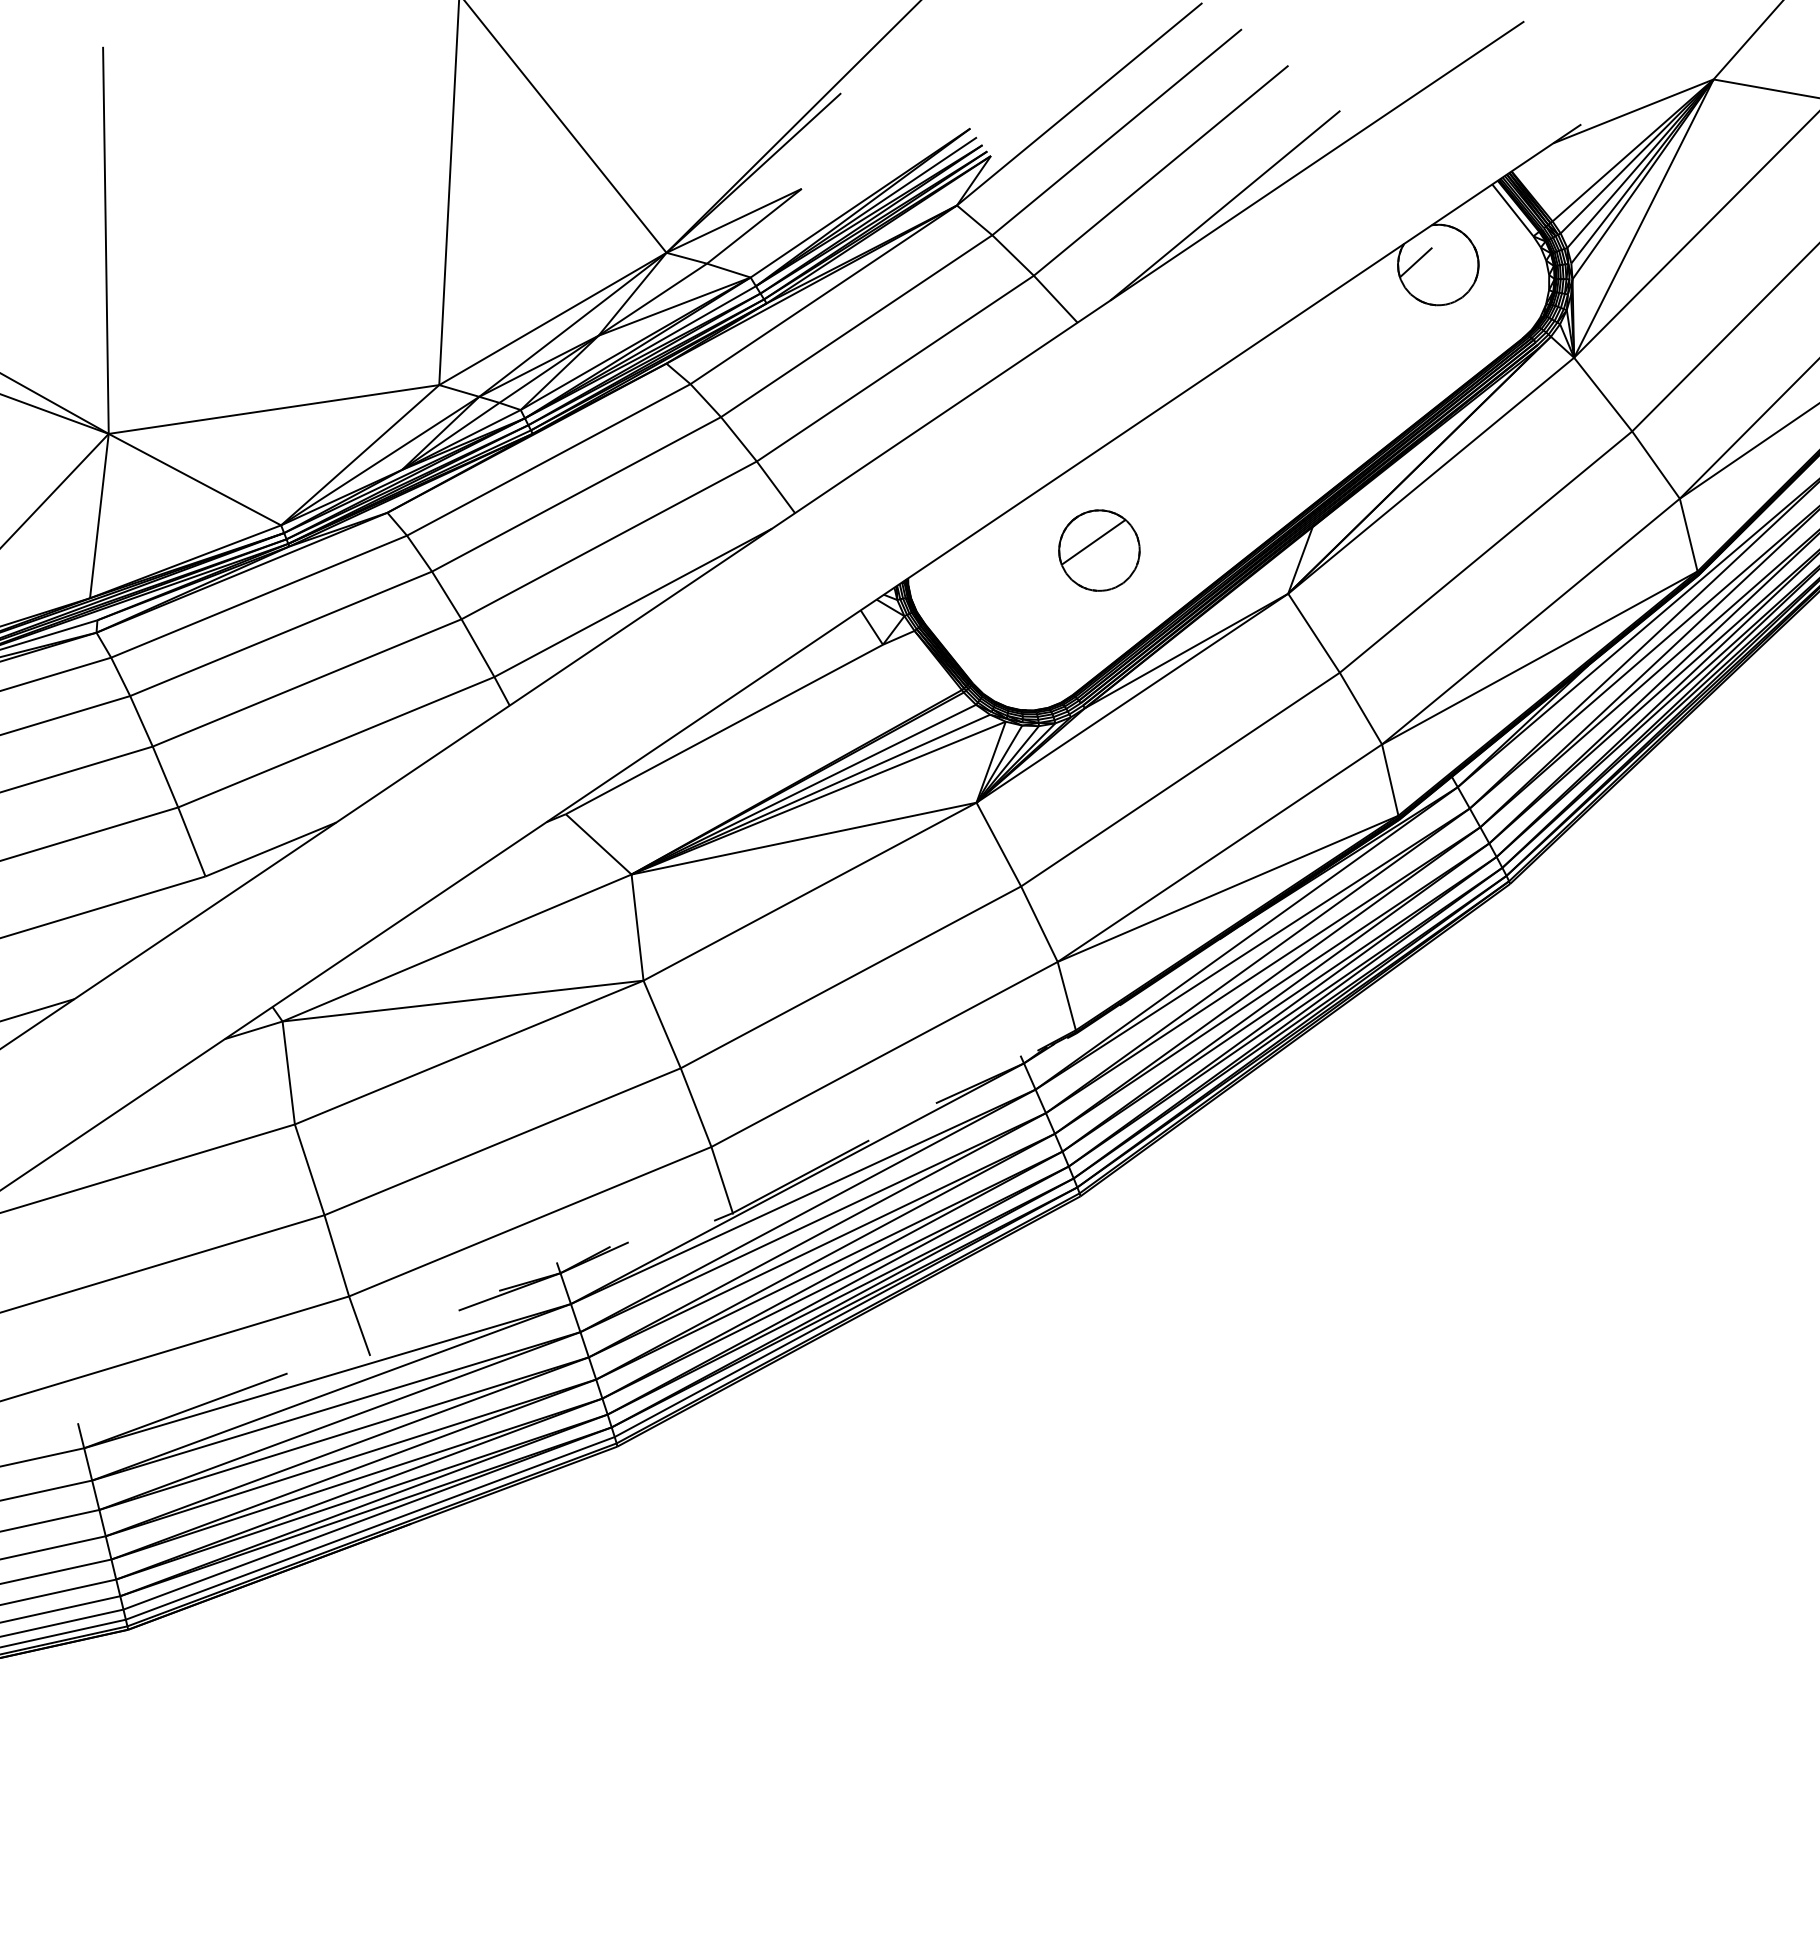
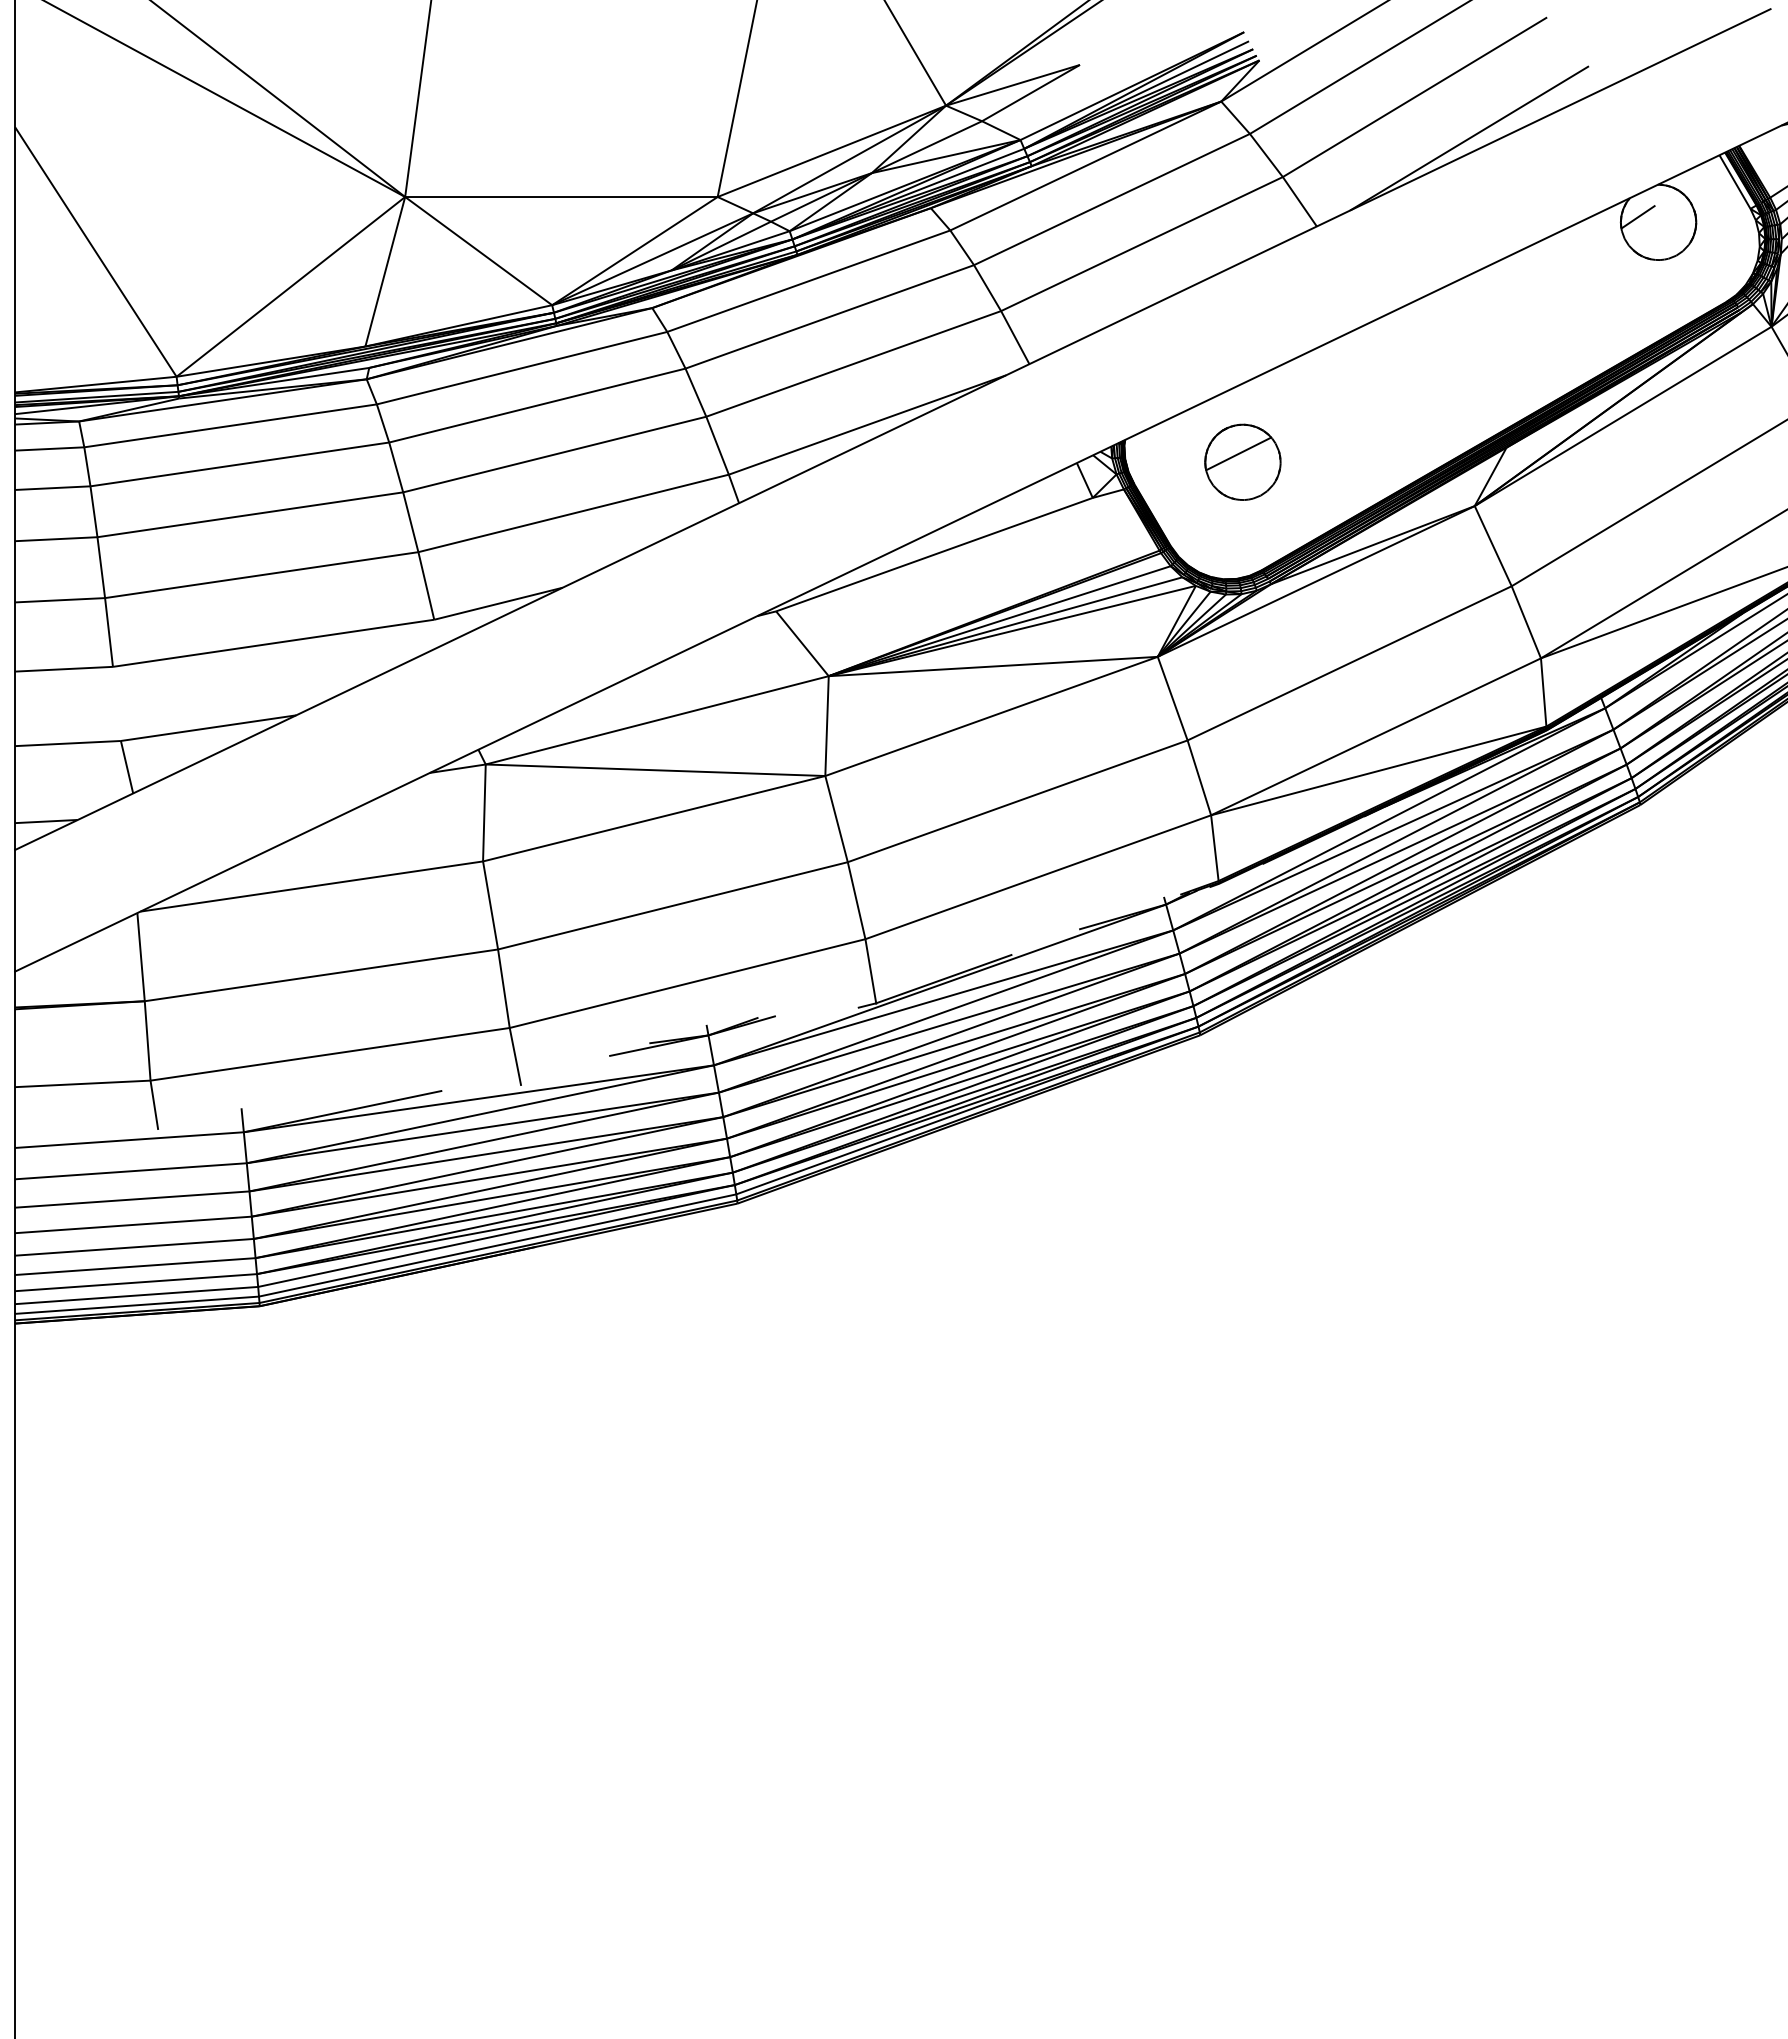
part: (1098, 549) -> (1242, 461), moved

